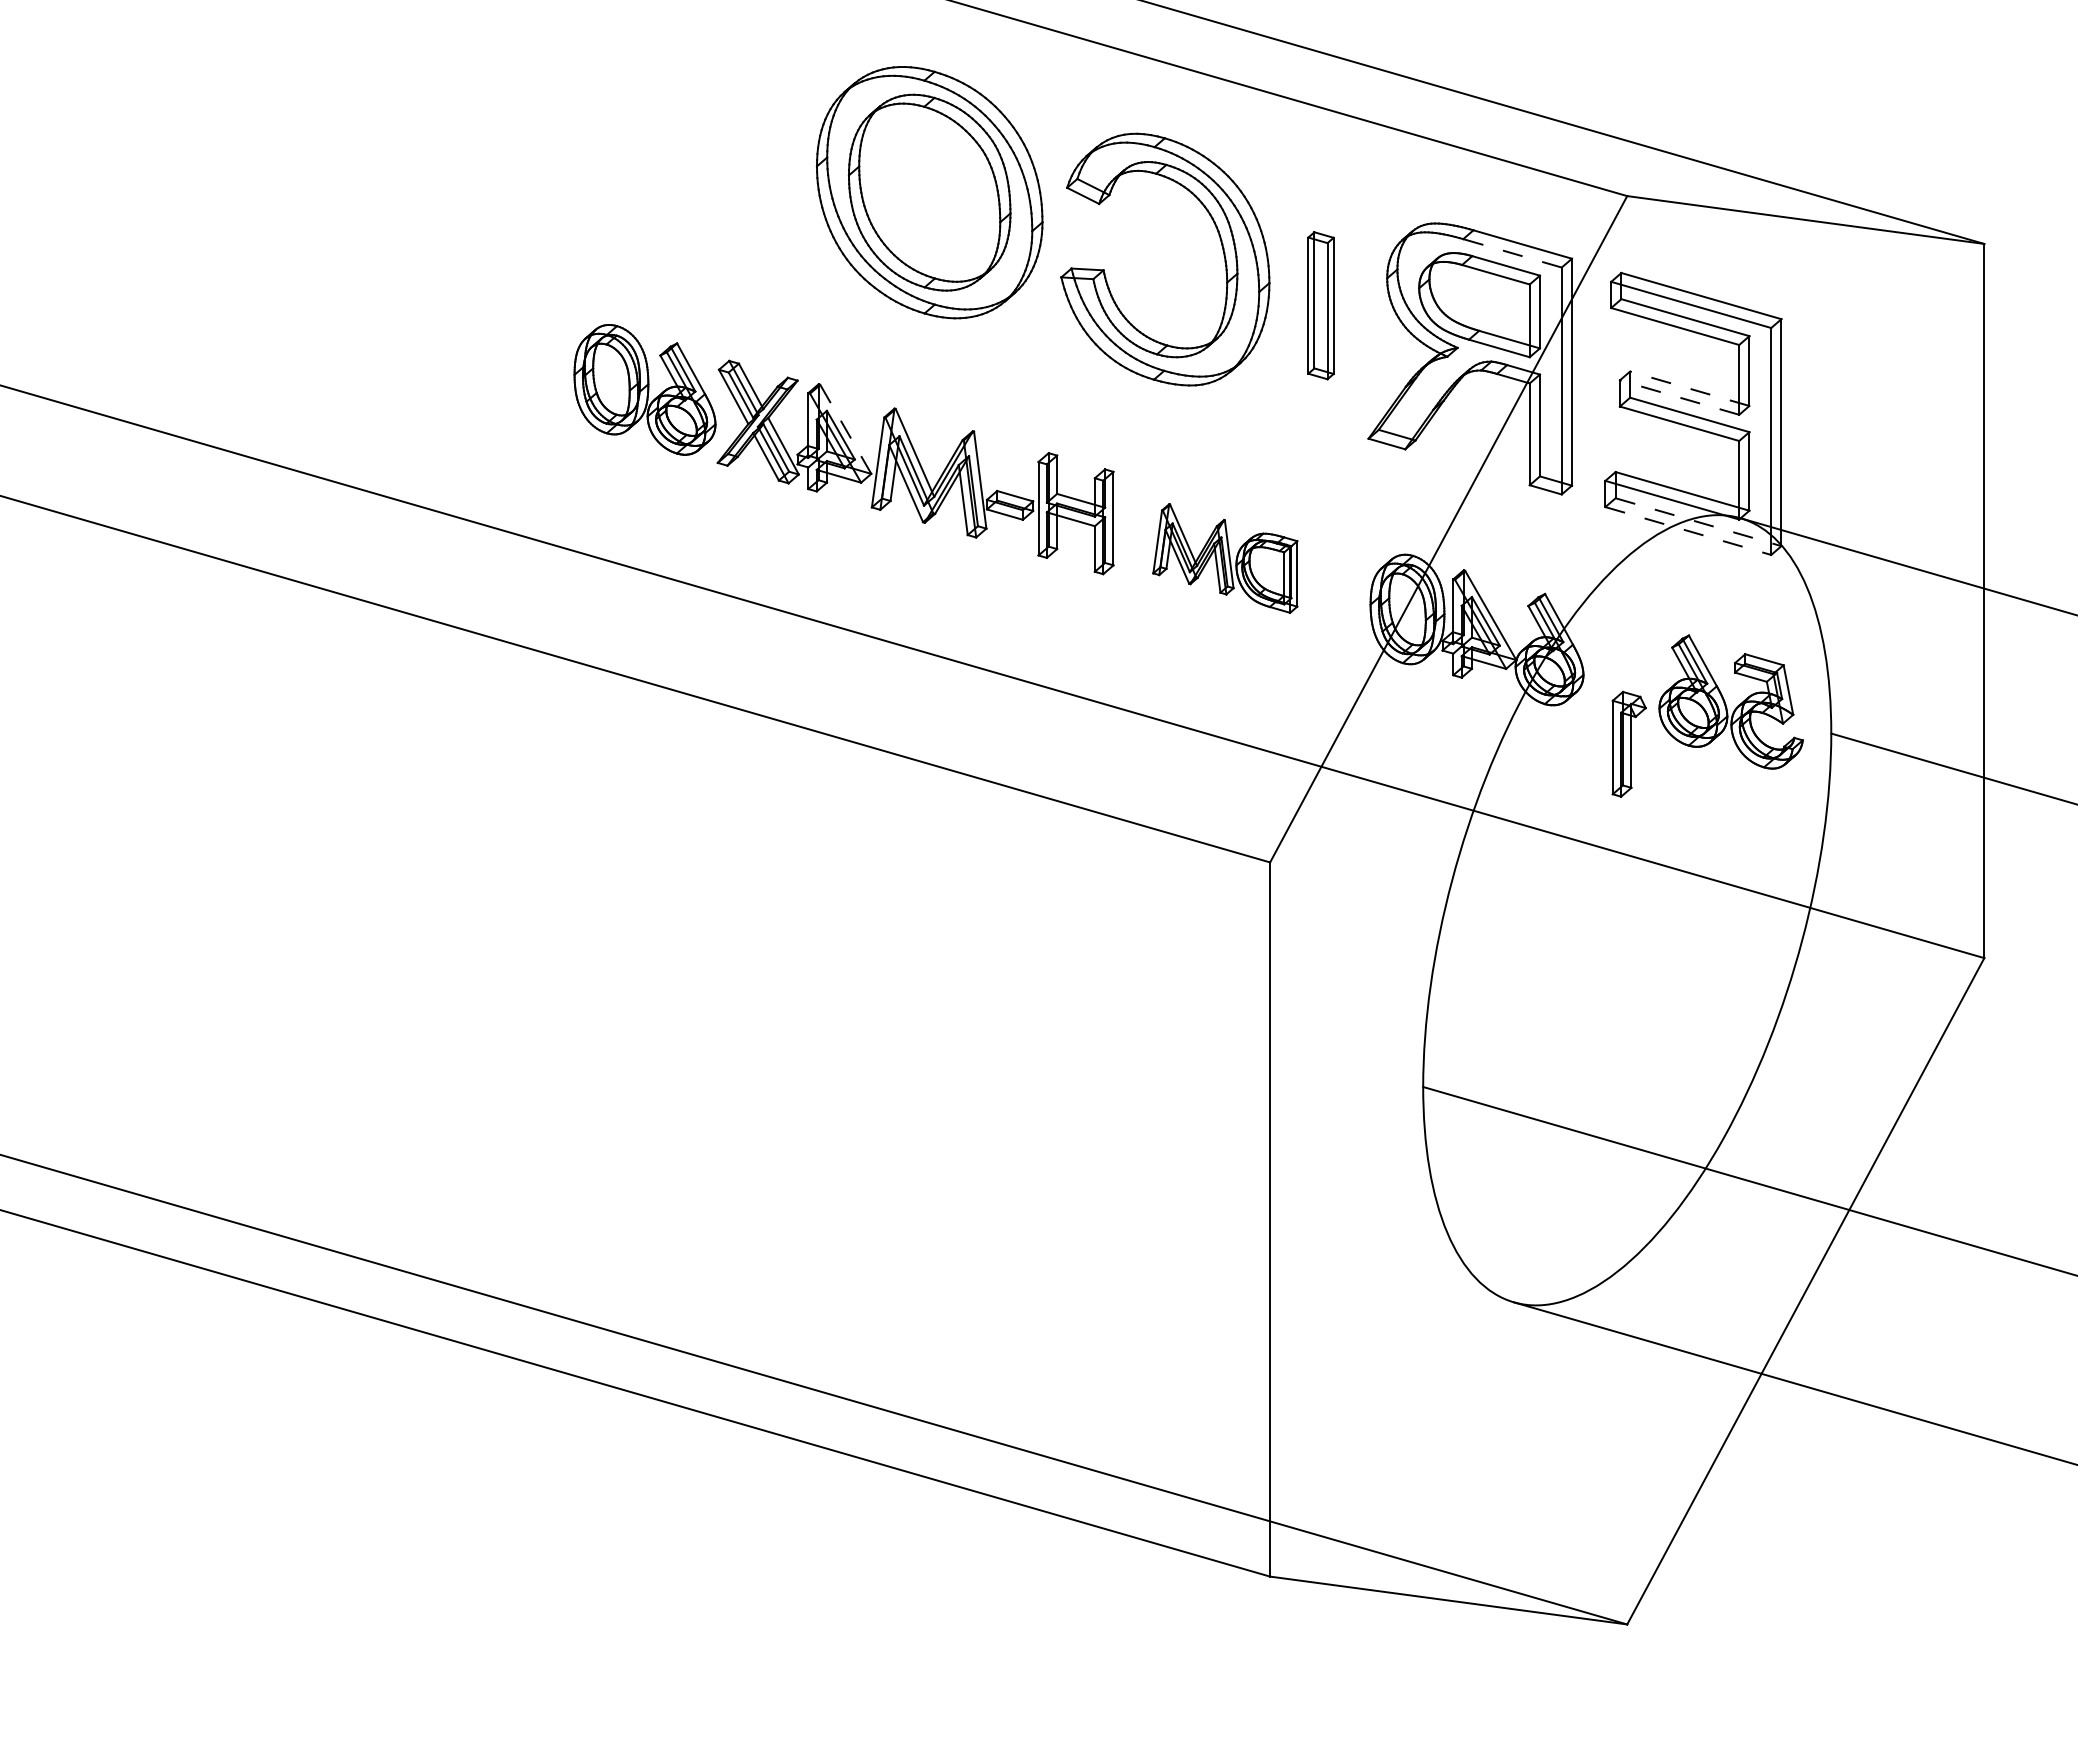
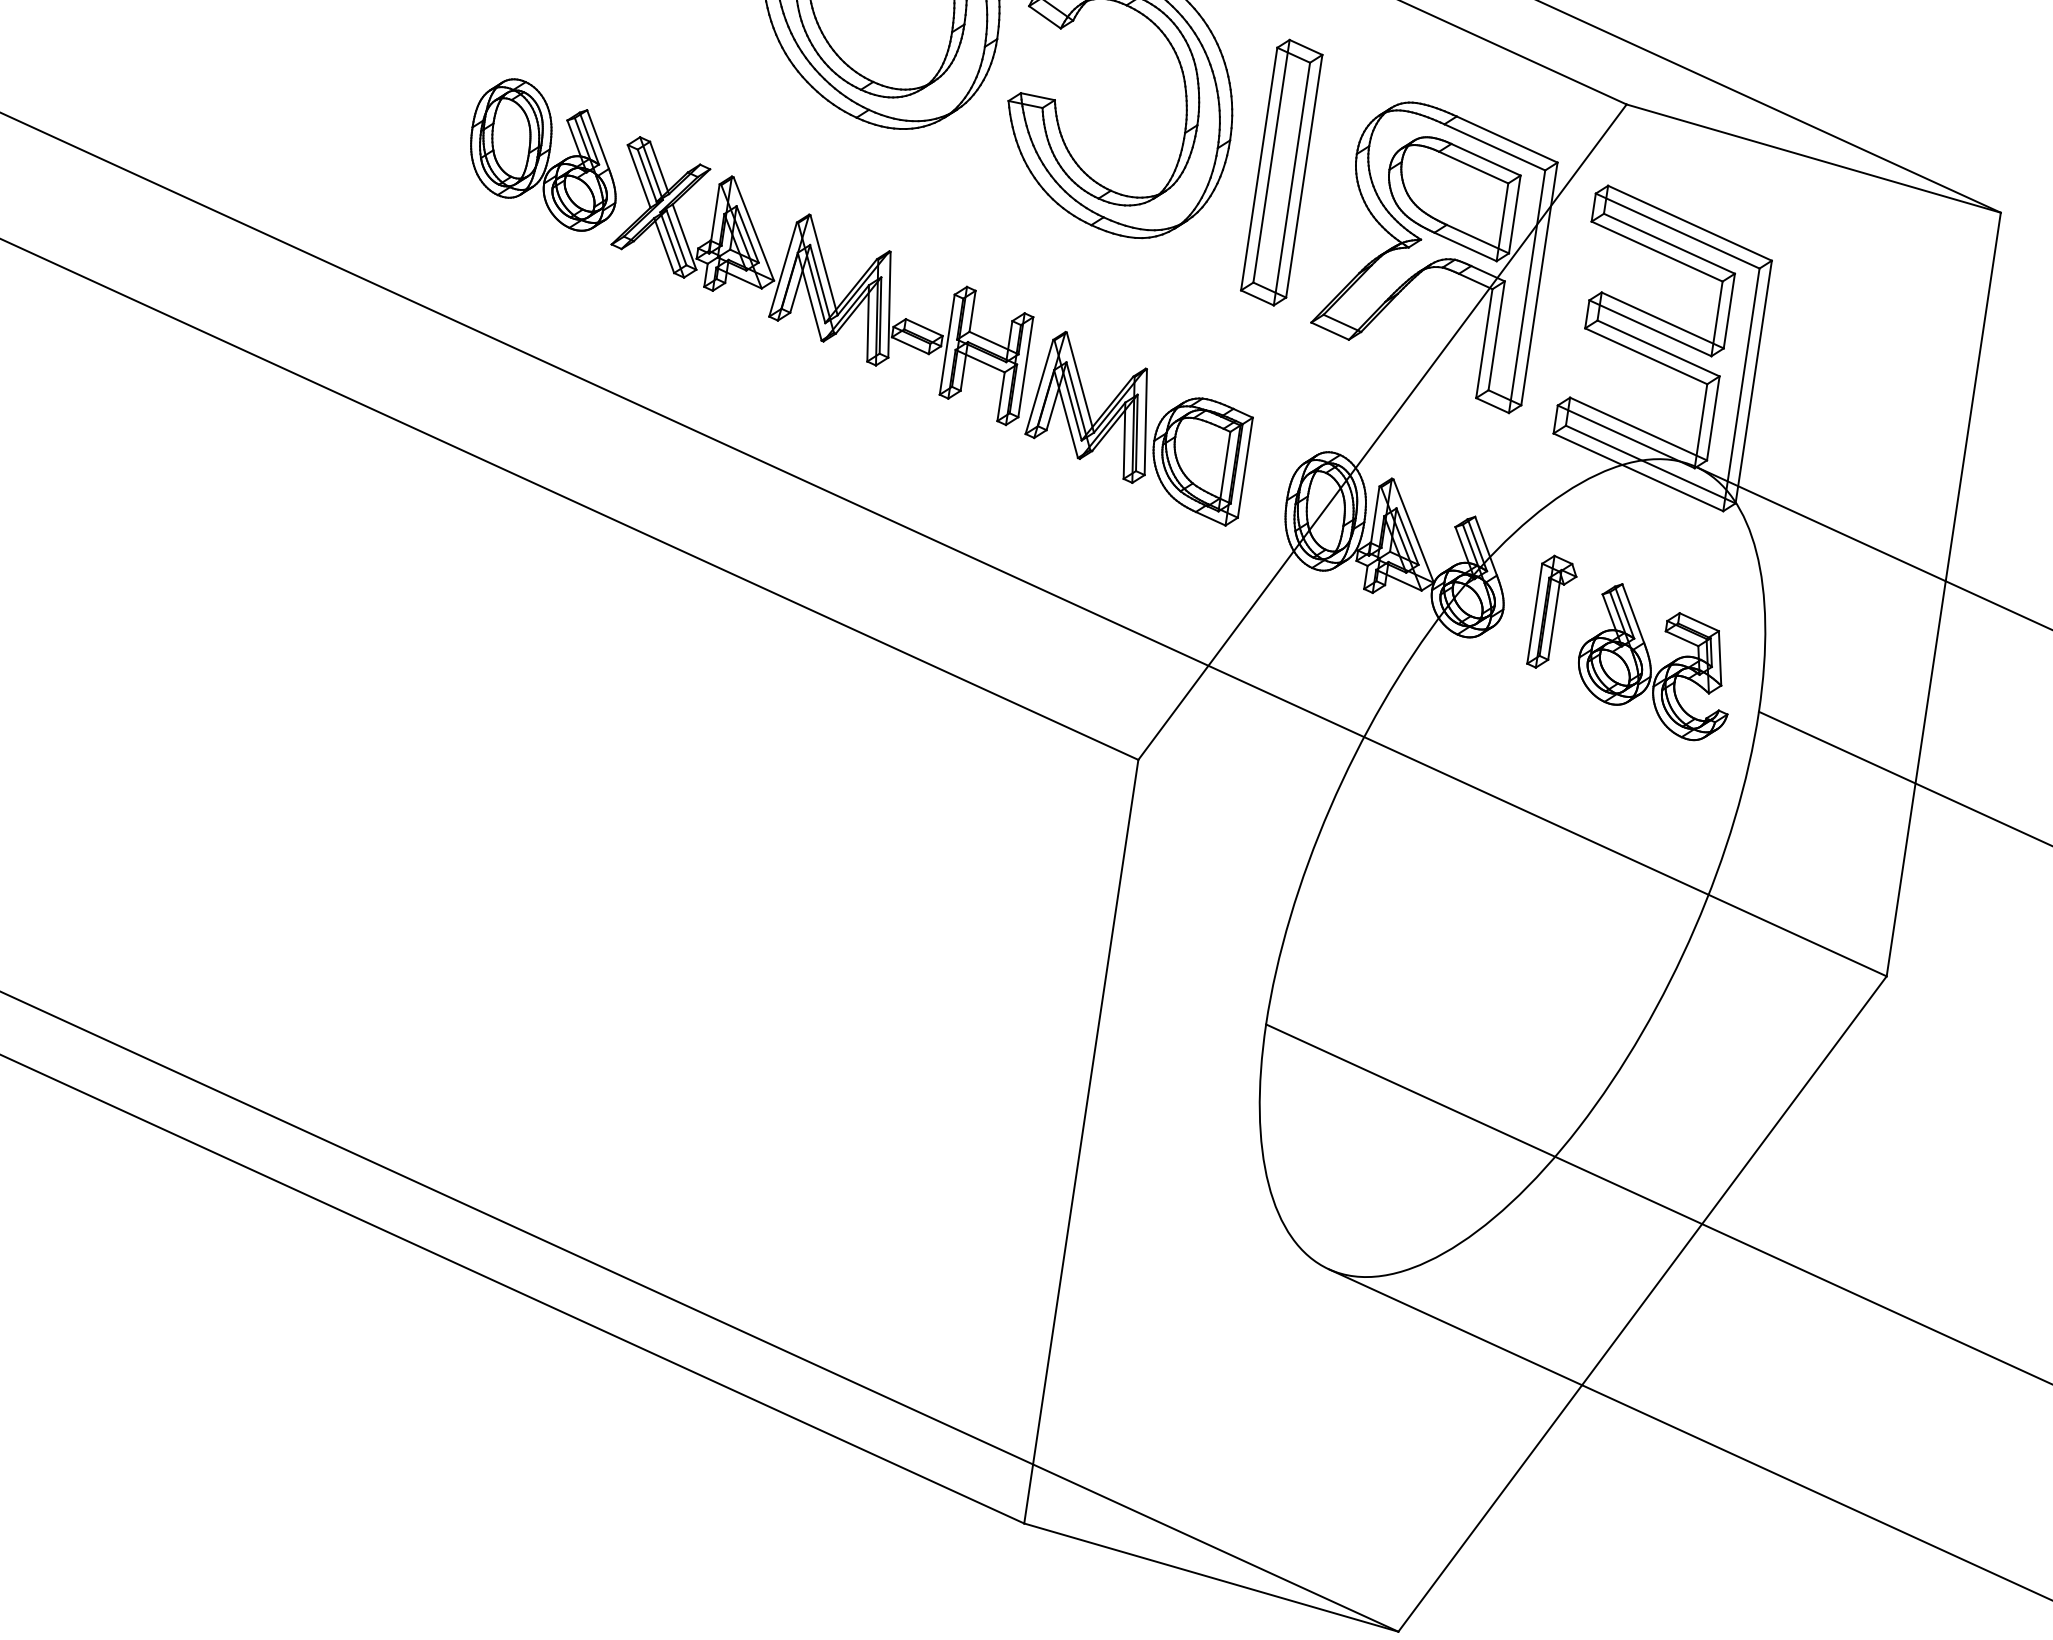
line: (1512, 253) -> (1494, 147), dashed -> solid
part: (1320, 305) -> (1281, 172), size x1.67
line: (1689, 388) -> (1662, 320), dashed -> solid
line: (1679, 397) -> (1650, 328), dashed -> solid
line: (845, 428) -> (753, 228), dashed -> solid
line: (1699, 522) -> (1651, 465), dashed -> solid
line: (1688, 531) -> (1638, 472), dashed -> solid
part: (1225, 558) -> (1139, 427), size x1.43
part: (1628, 743) -> (1552, 611), moved

